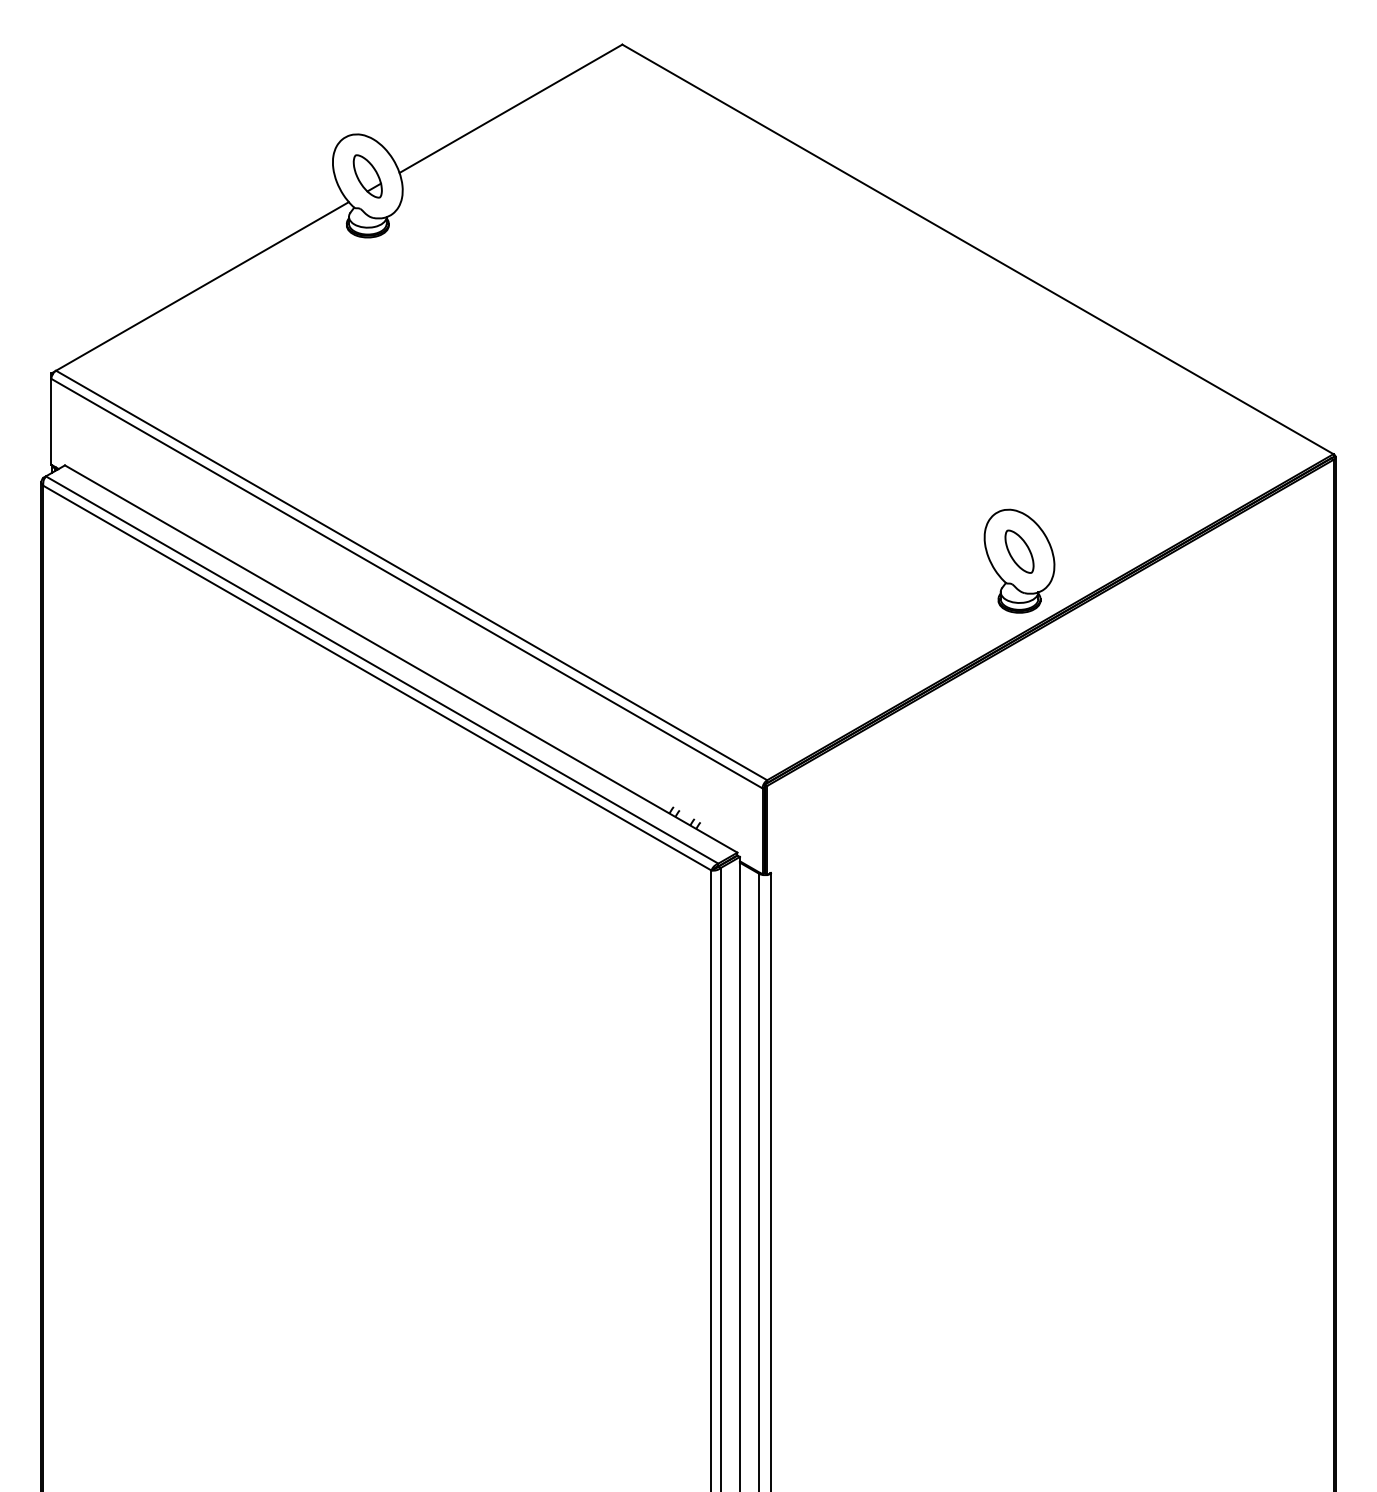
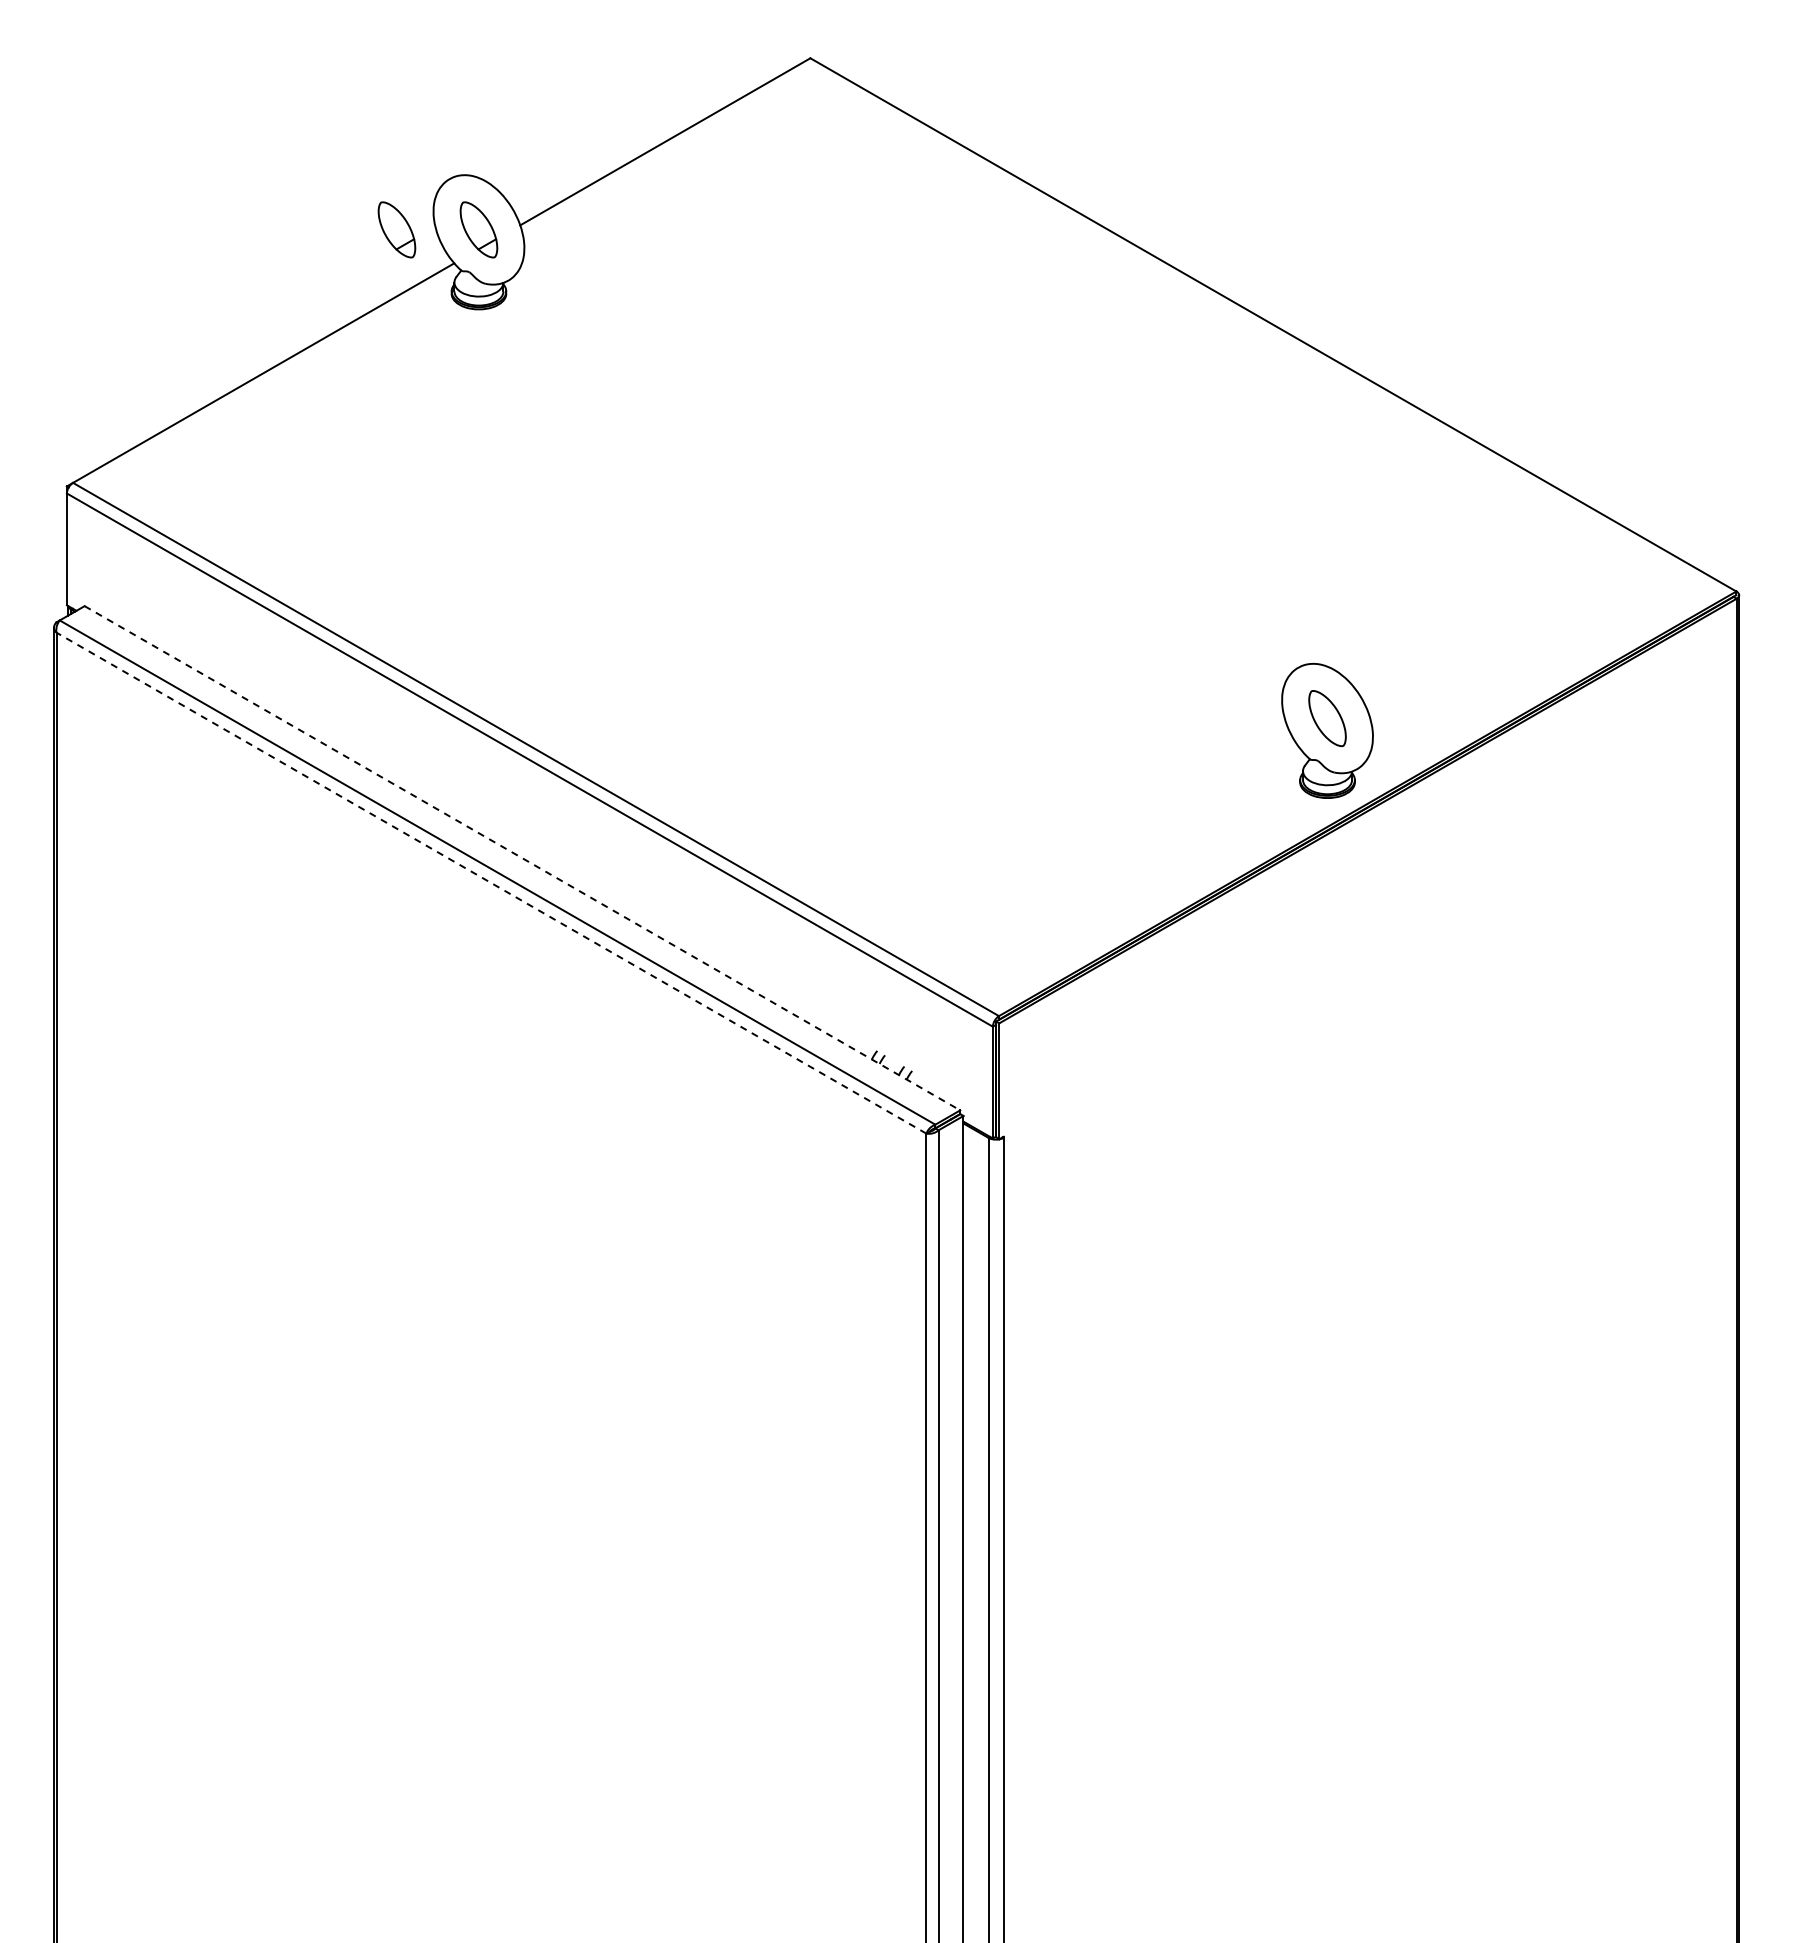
part: (304, 176) -> (396, 229), added
line: (401, 659) -> (522, 858), solid -> dashed
line: (377, 678) -> (491, 883), solid -> dashed

